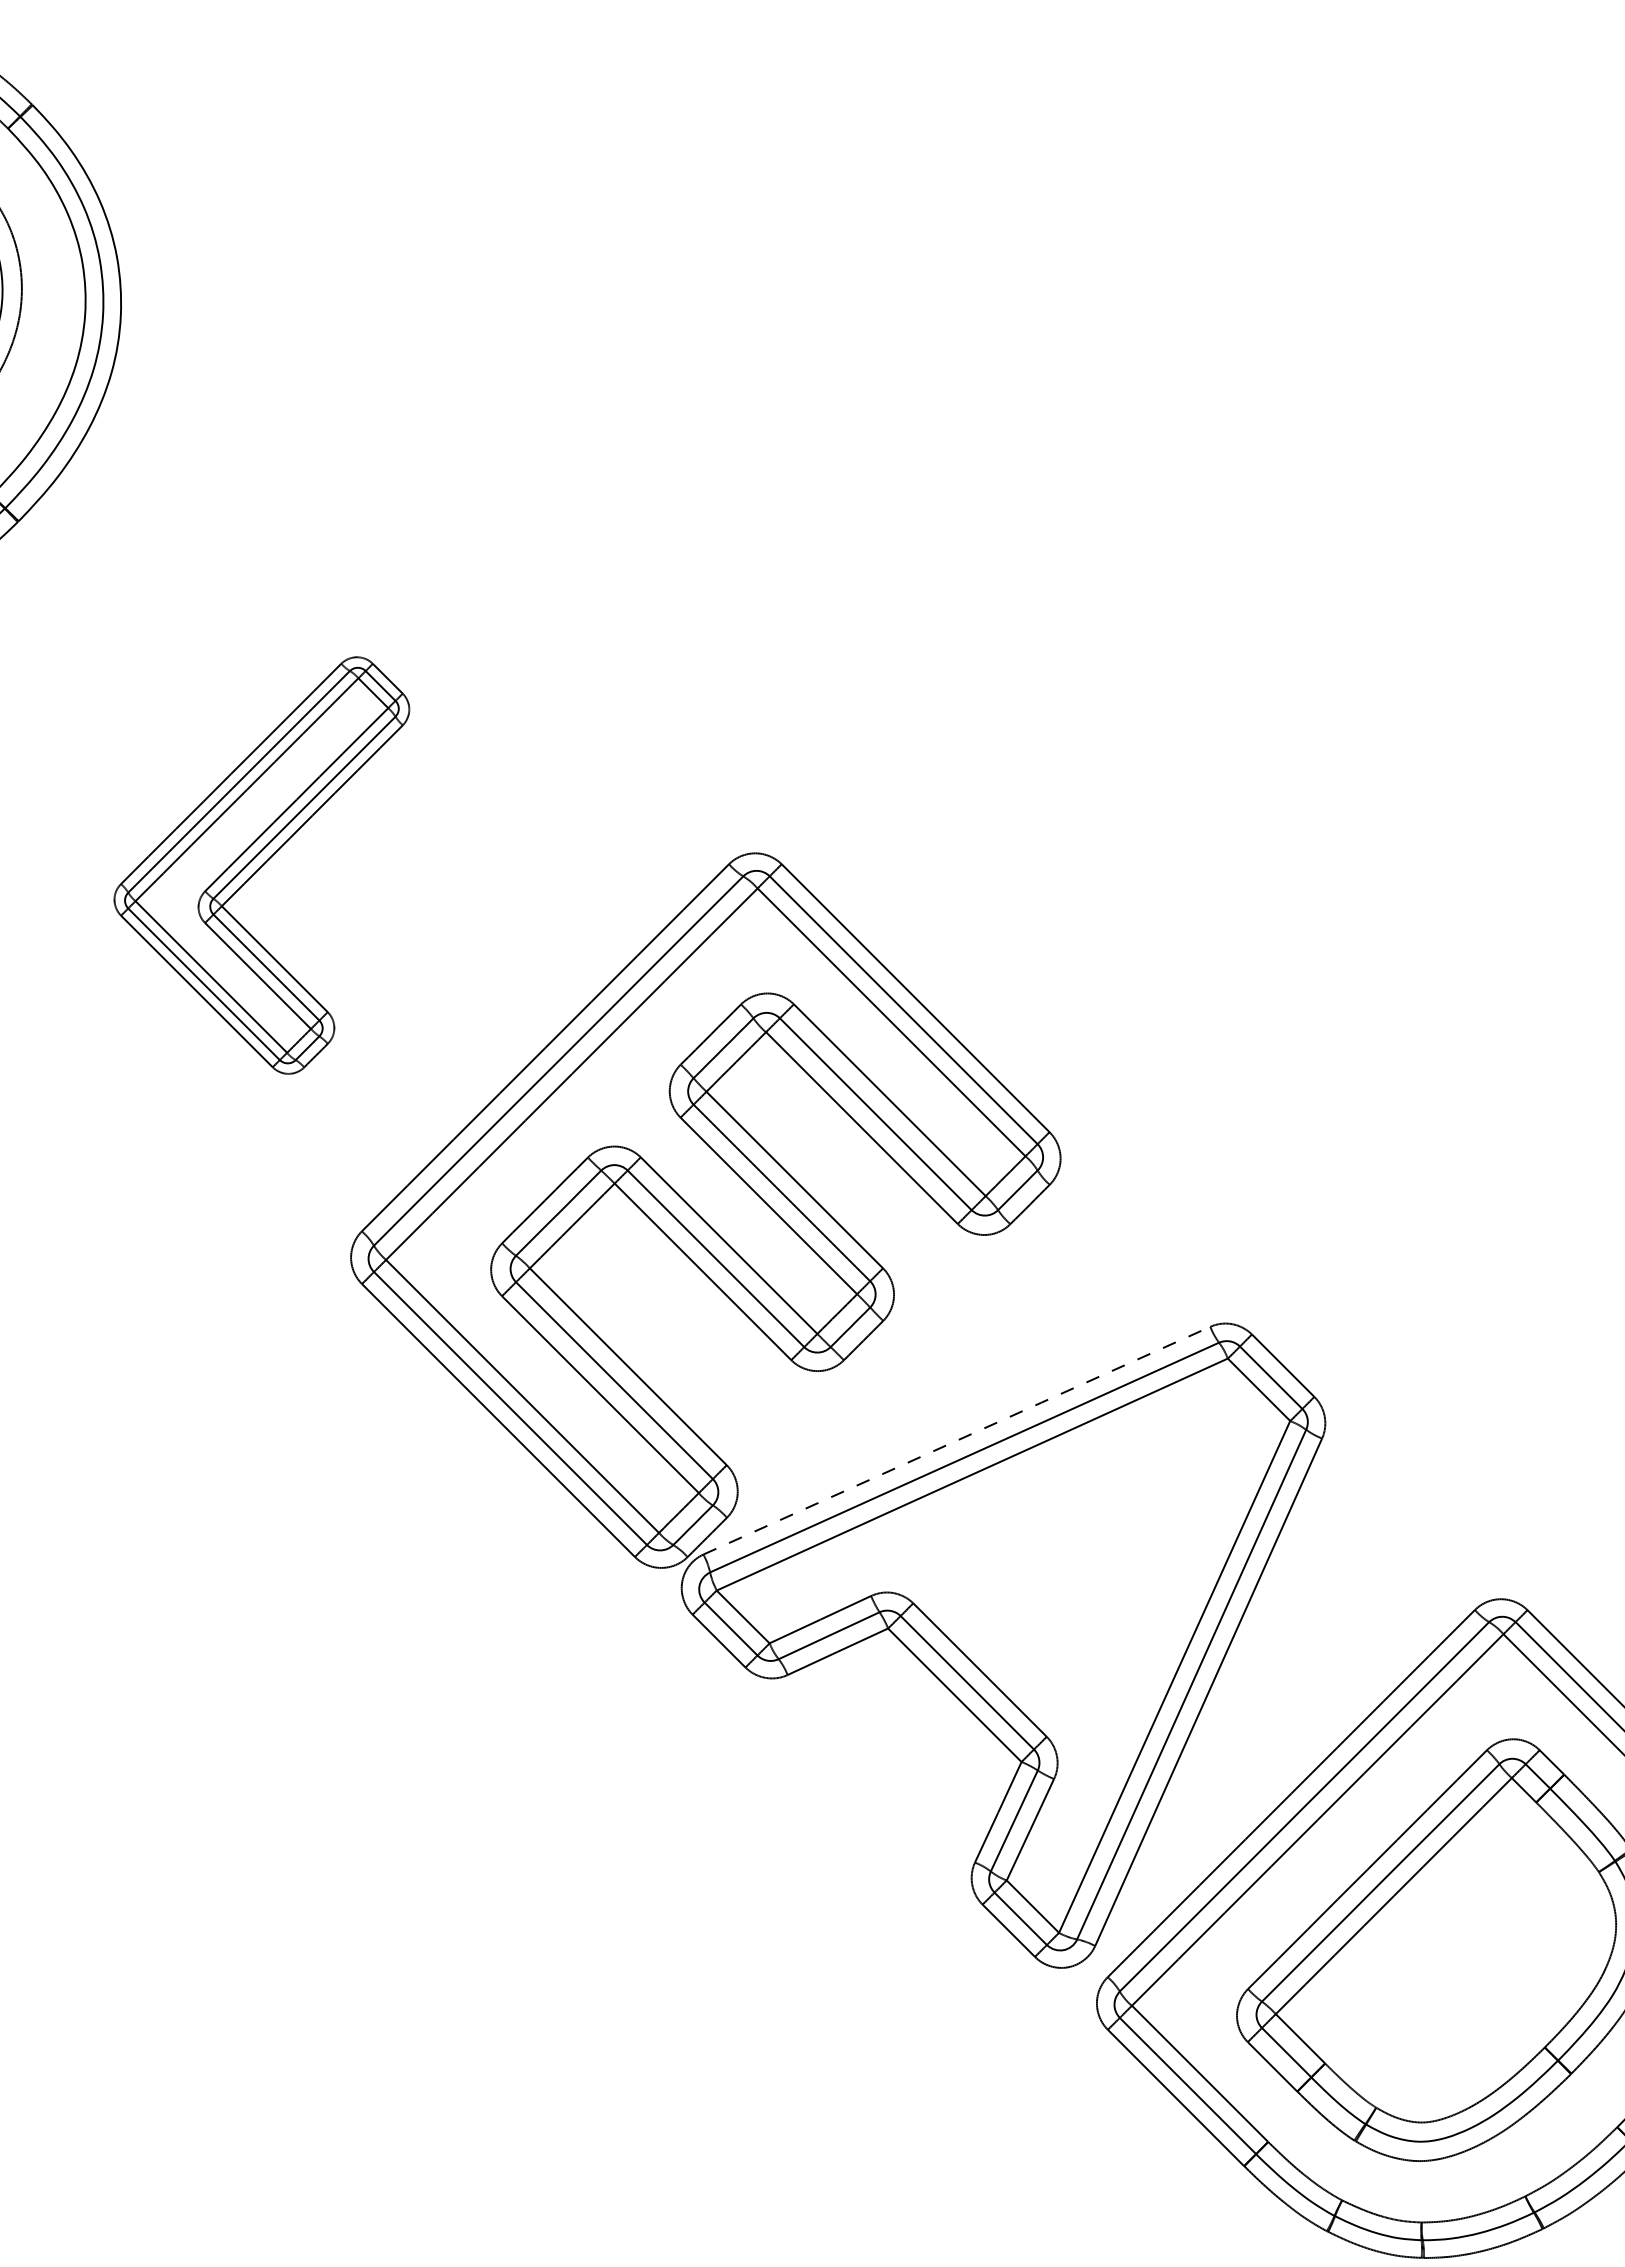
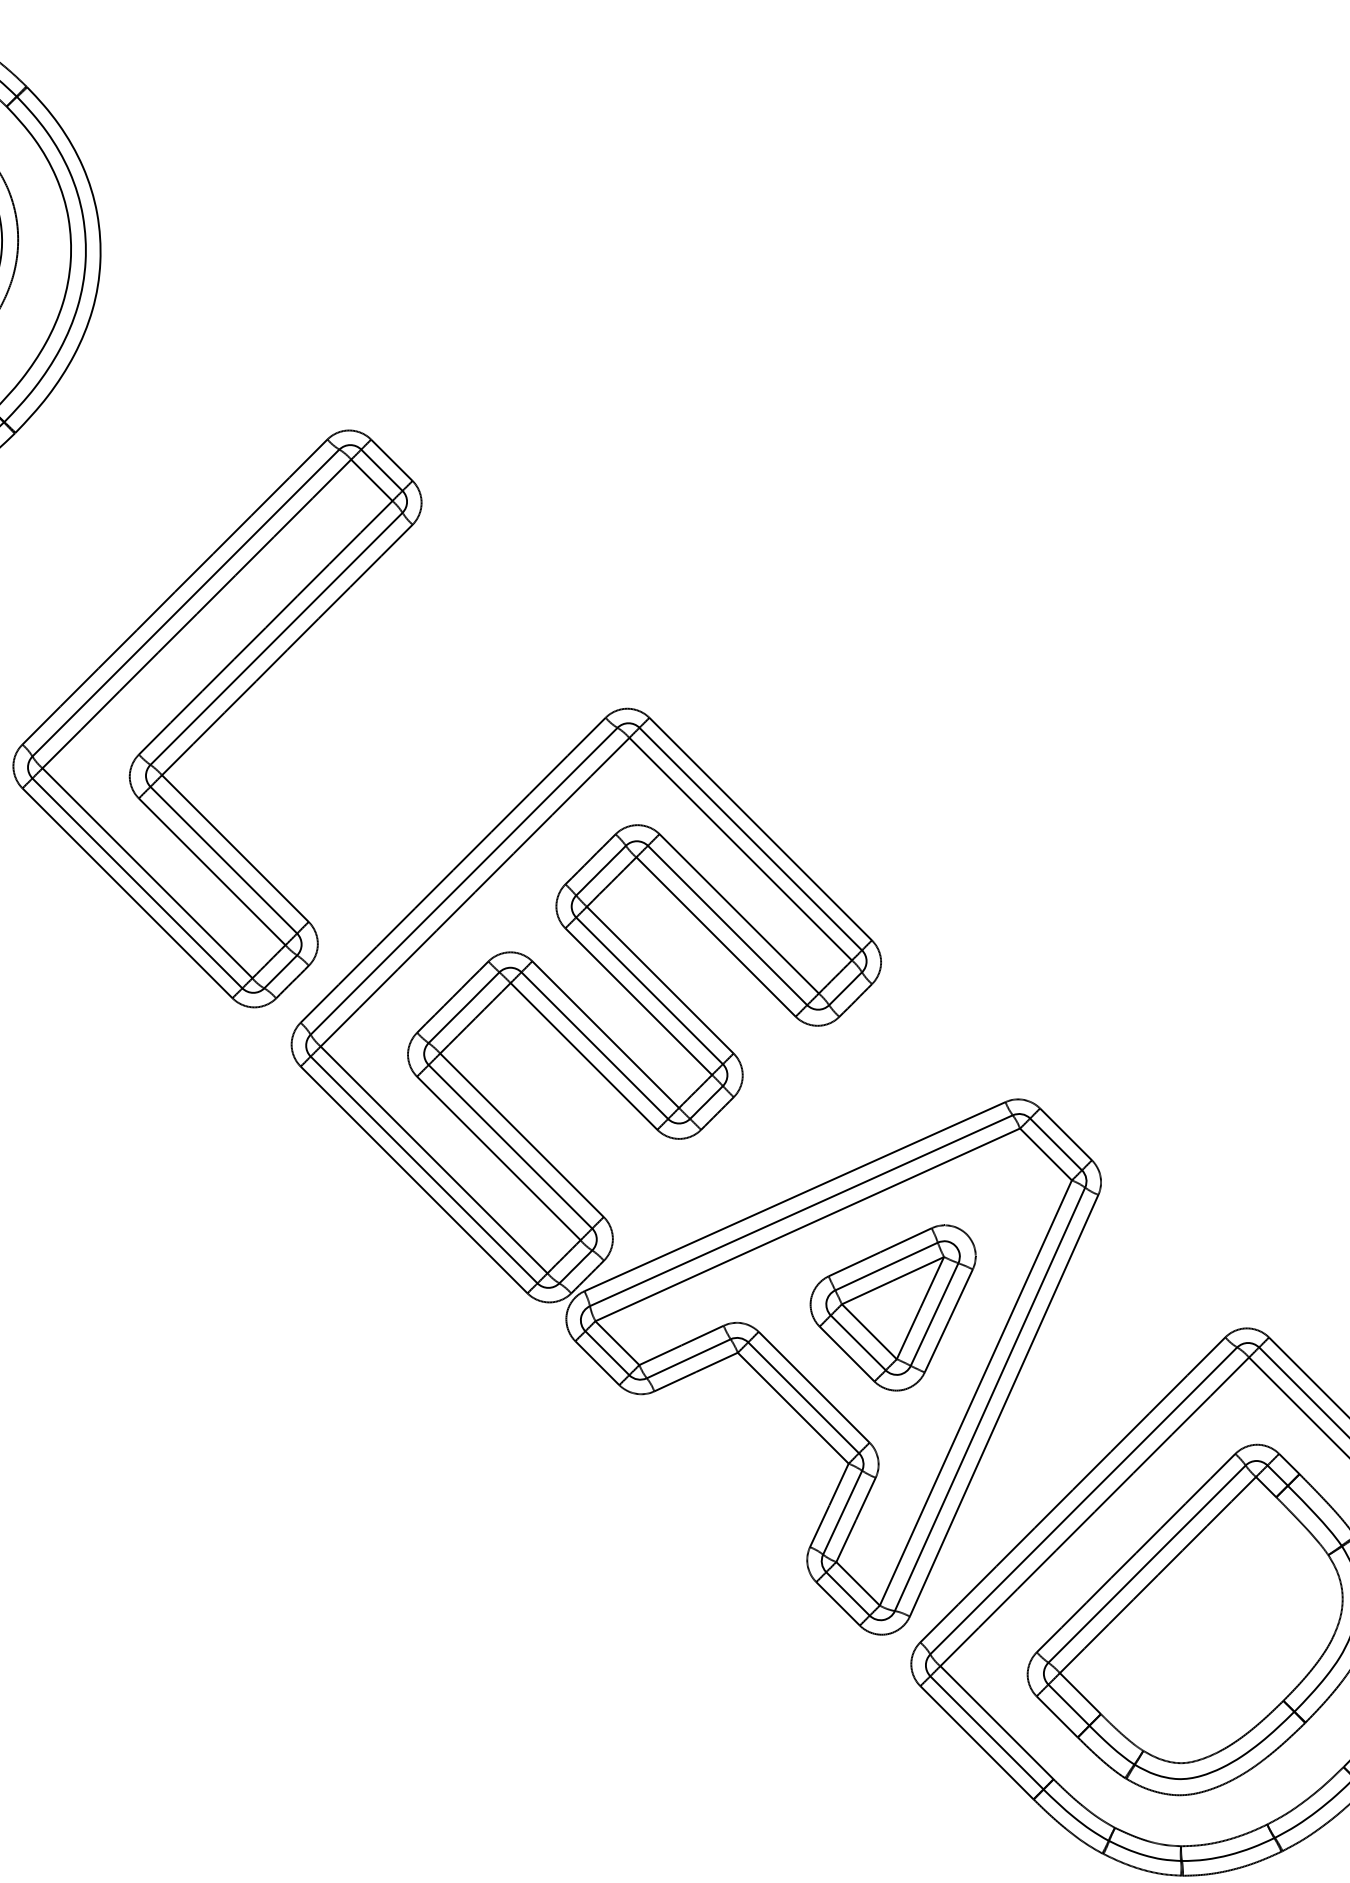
part: (261, 865) -> (217, 718), size x1.67
line: (956, 1440) -> (794, 1196), dashed -> solid
part: (1074, 1574) -> (892, 1307), added

